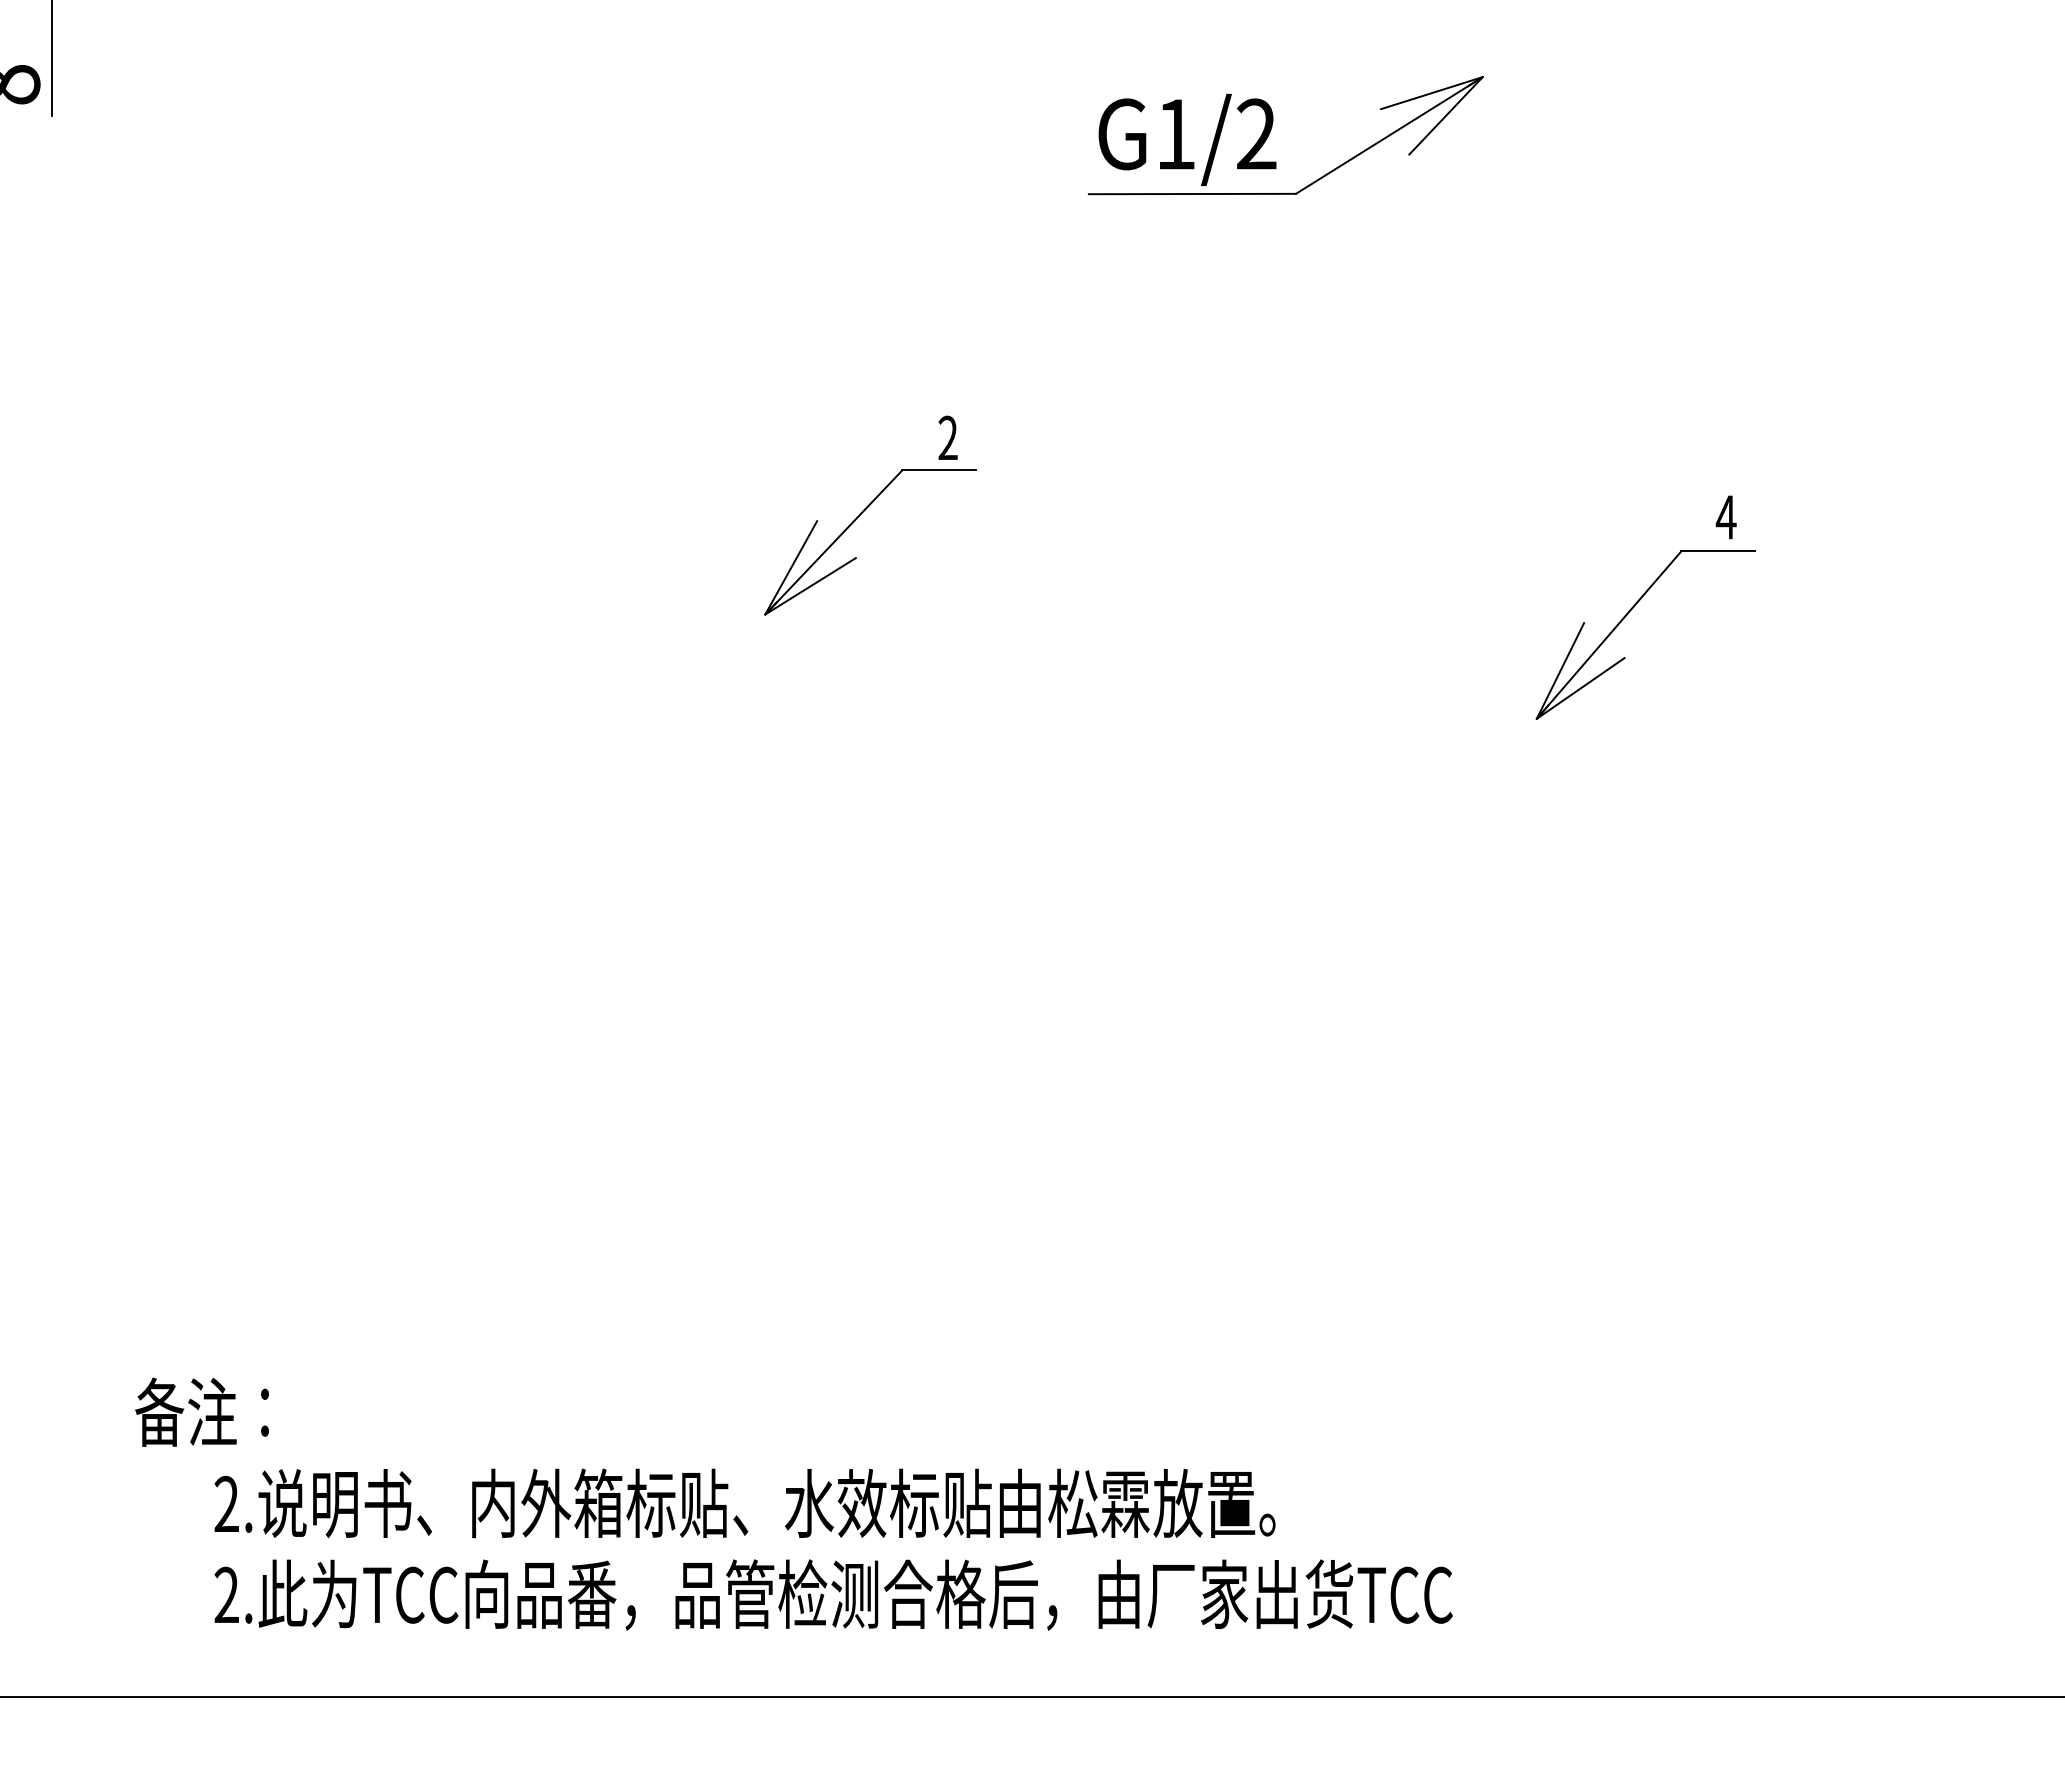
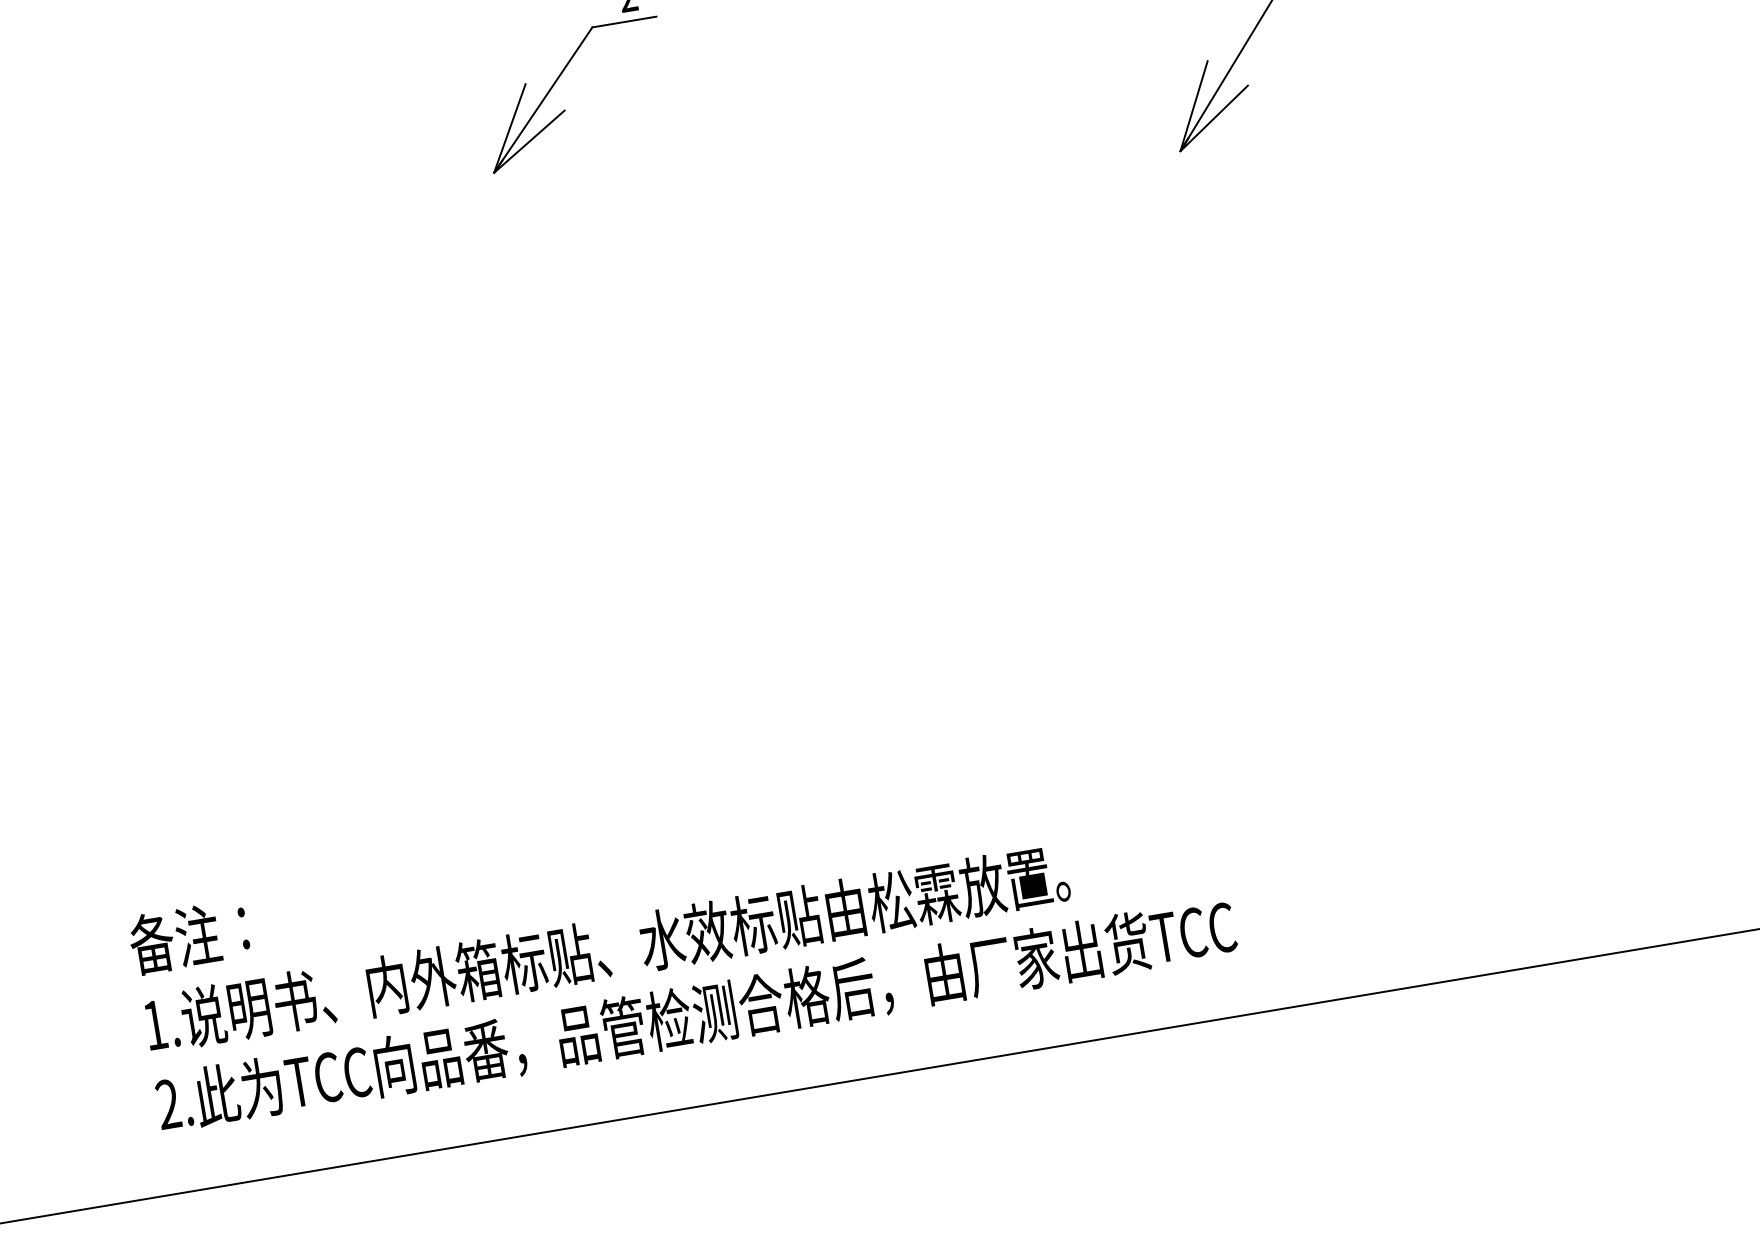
text: (201, 1411) -> (188, 936), moved
text: (226, 1503) -> (154, 1024), 2. -> 1.

